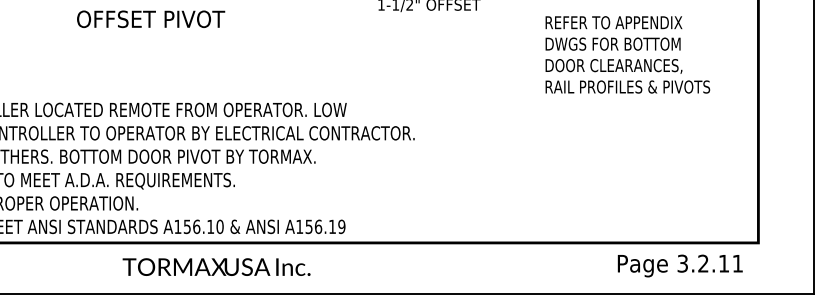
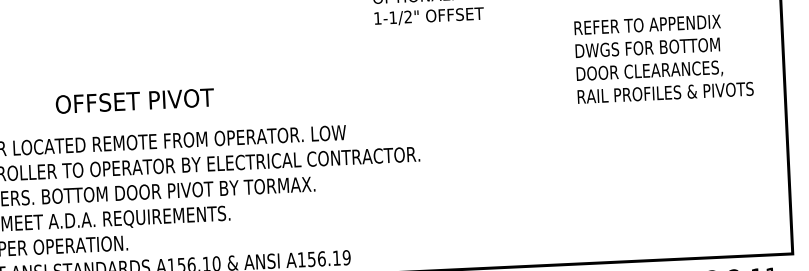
text: (151, 19) -> (135, 101), moved
text: (627, 54) -> (663, 58), moved

